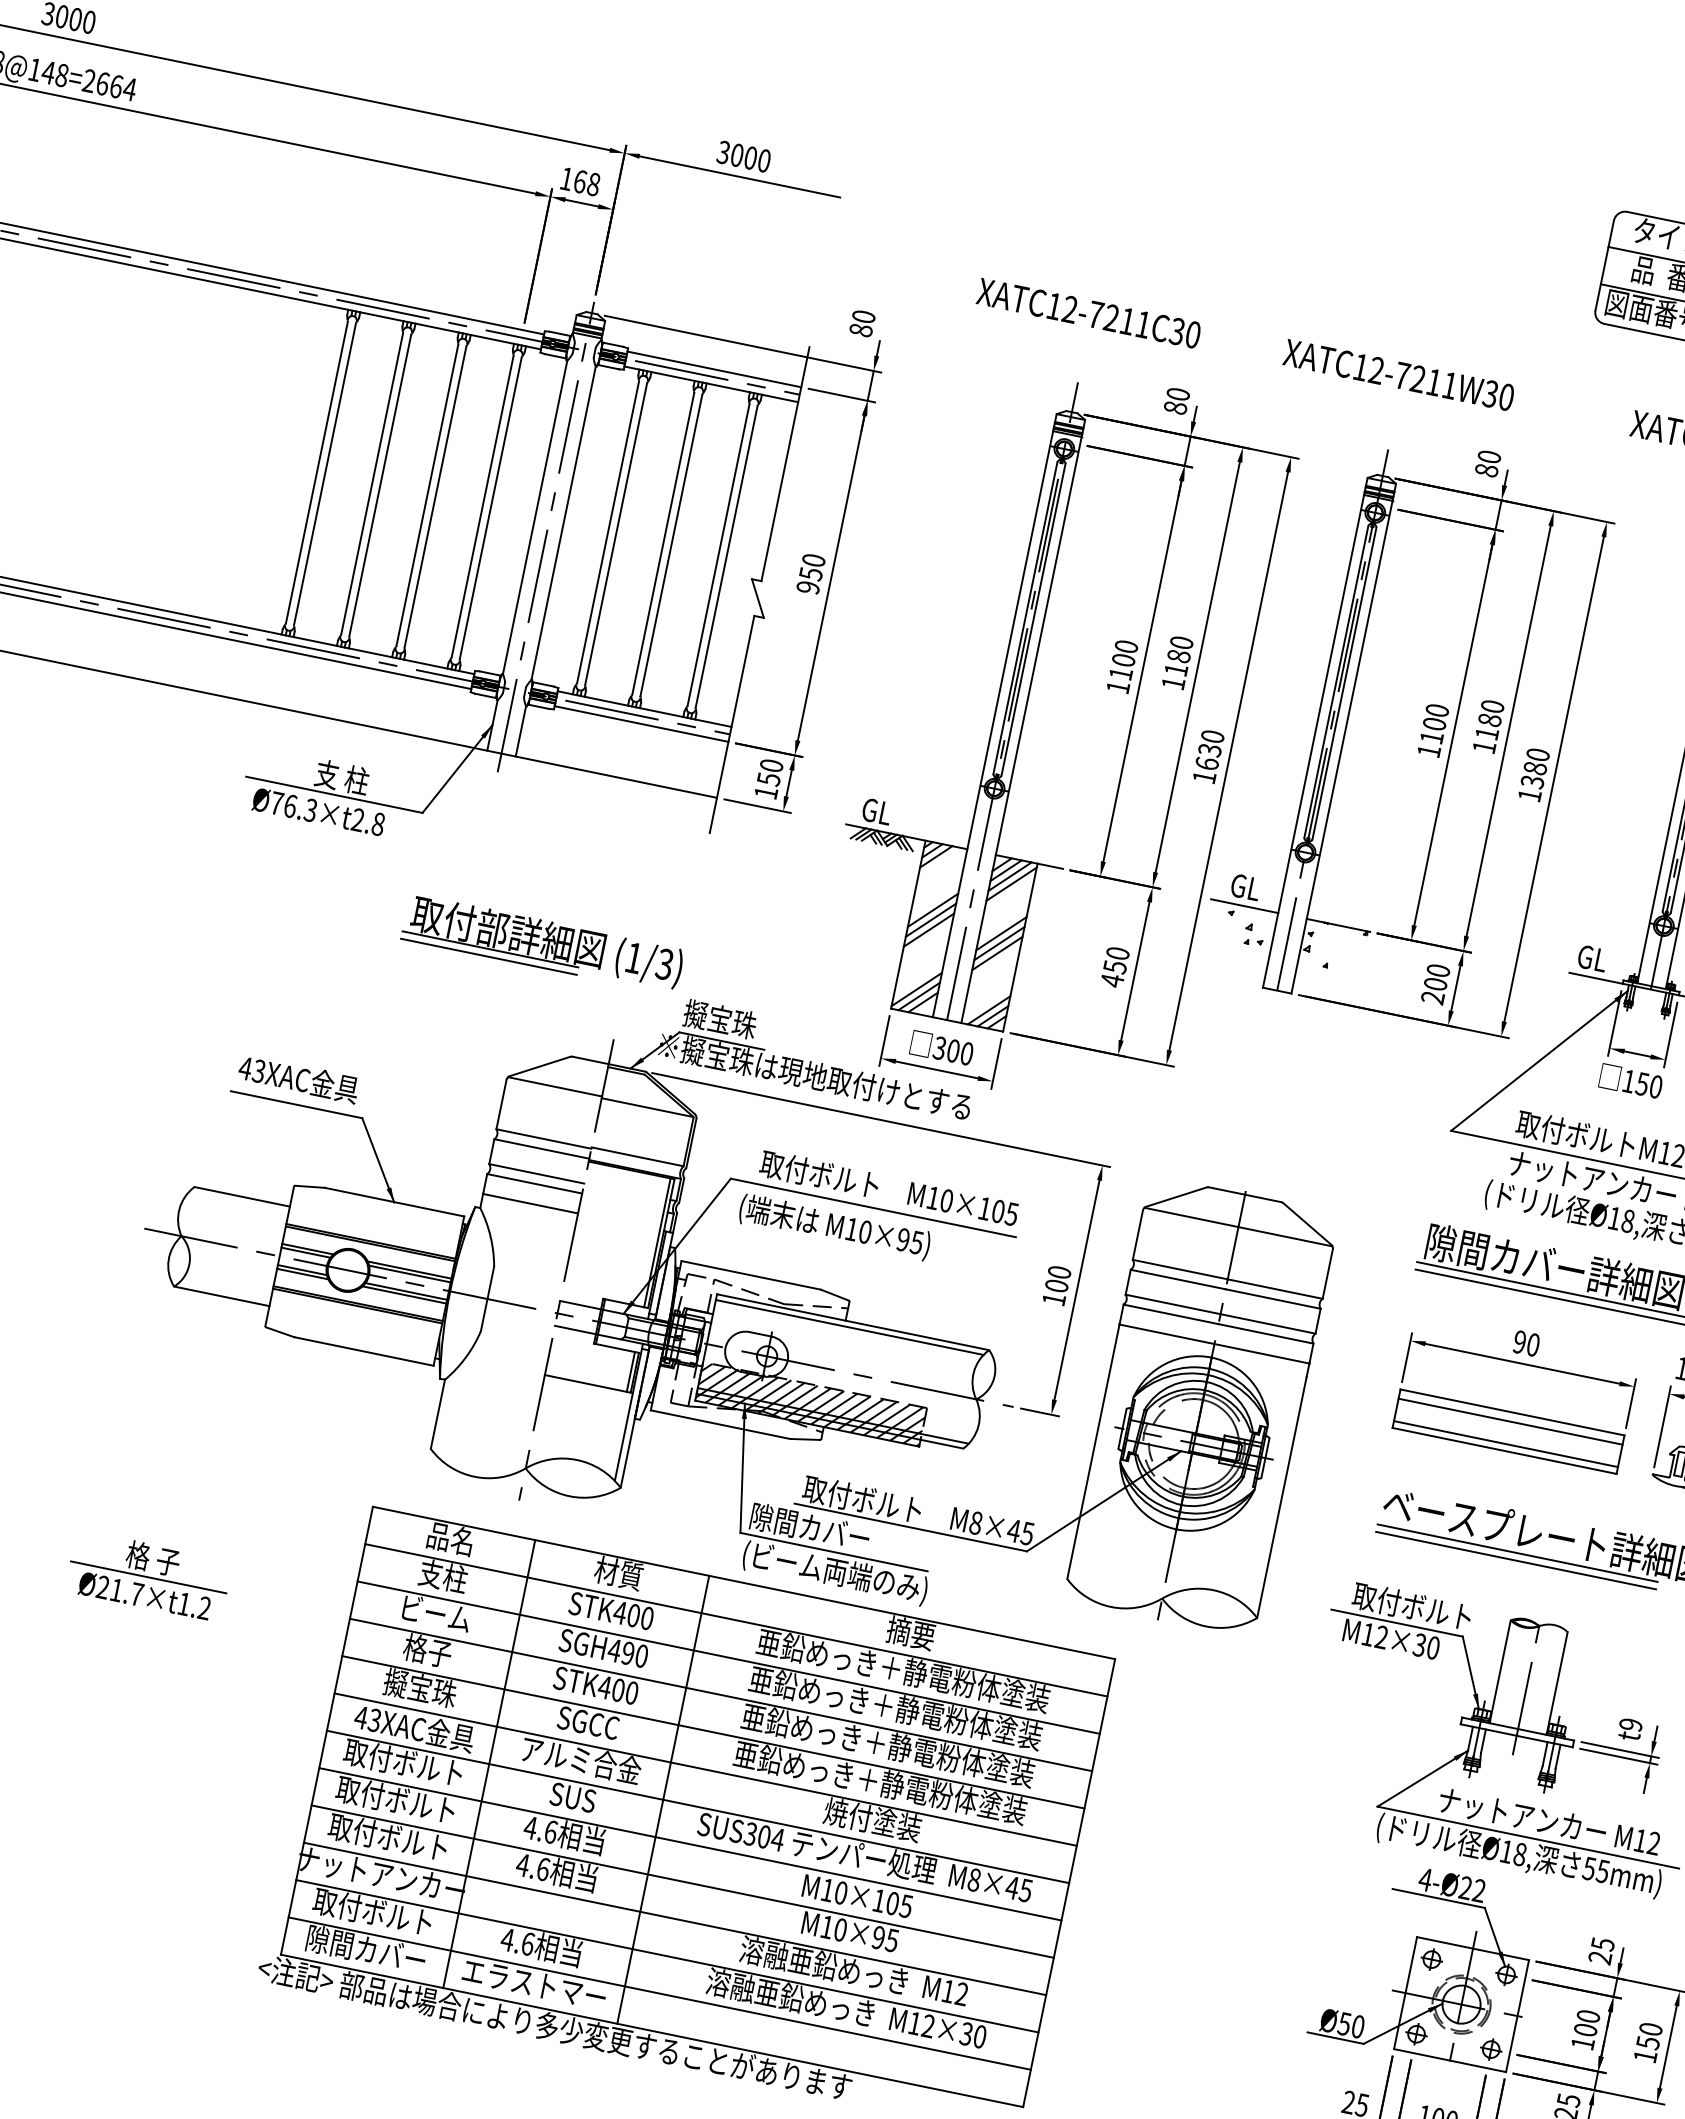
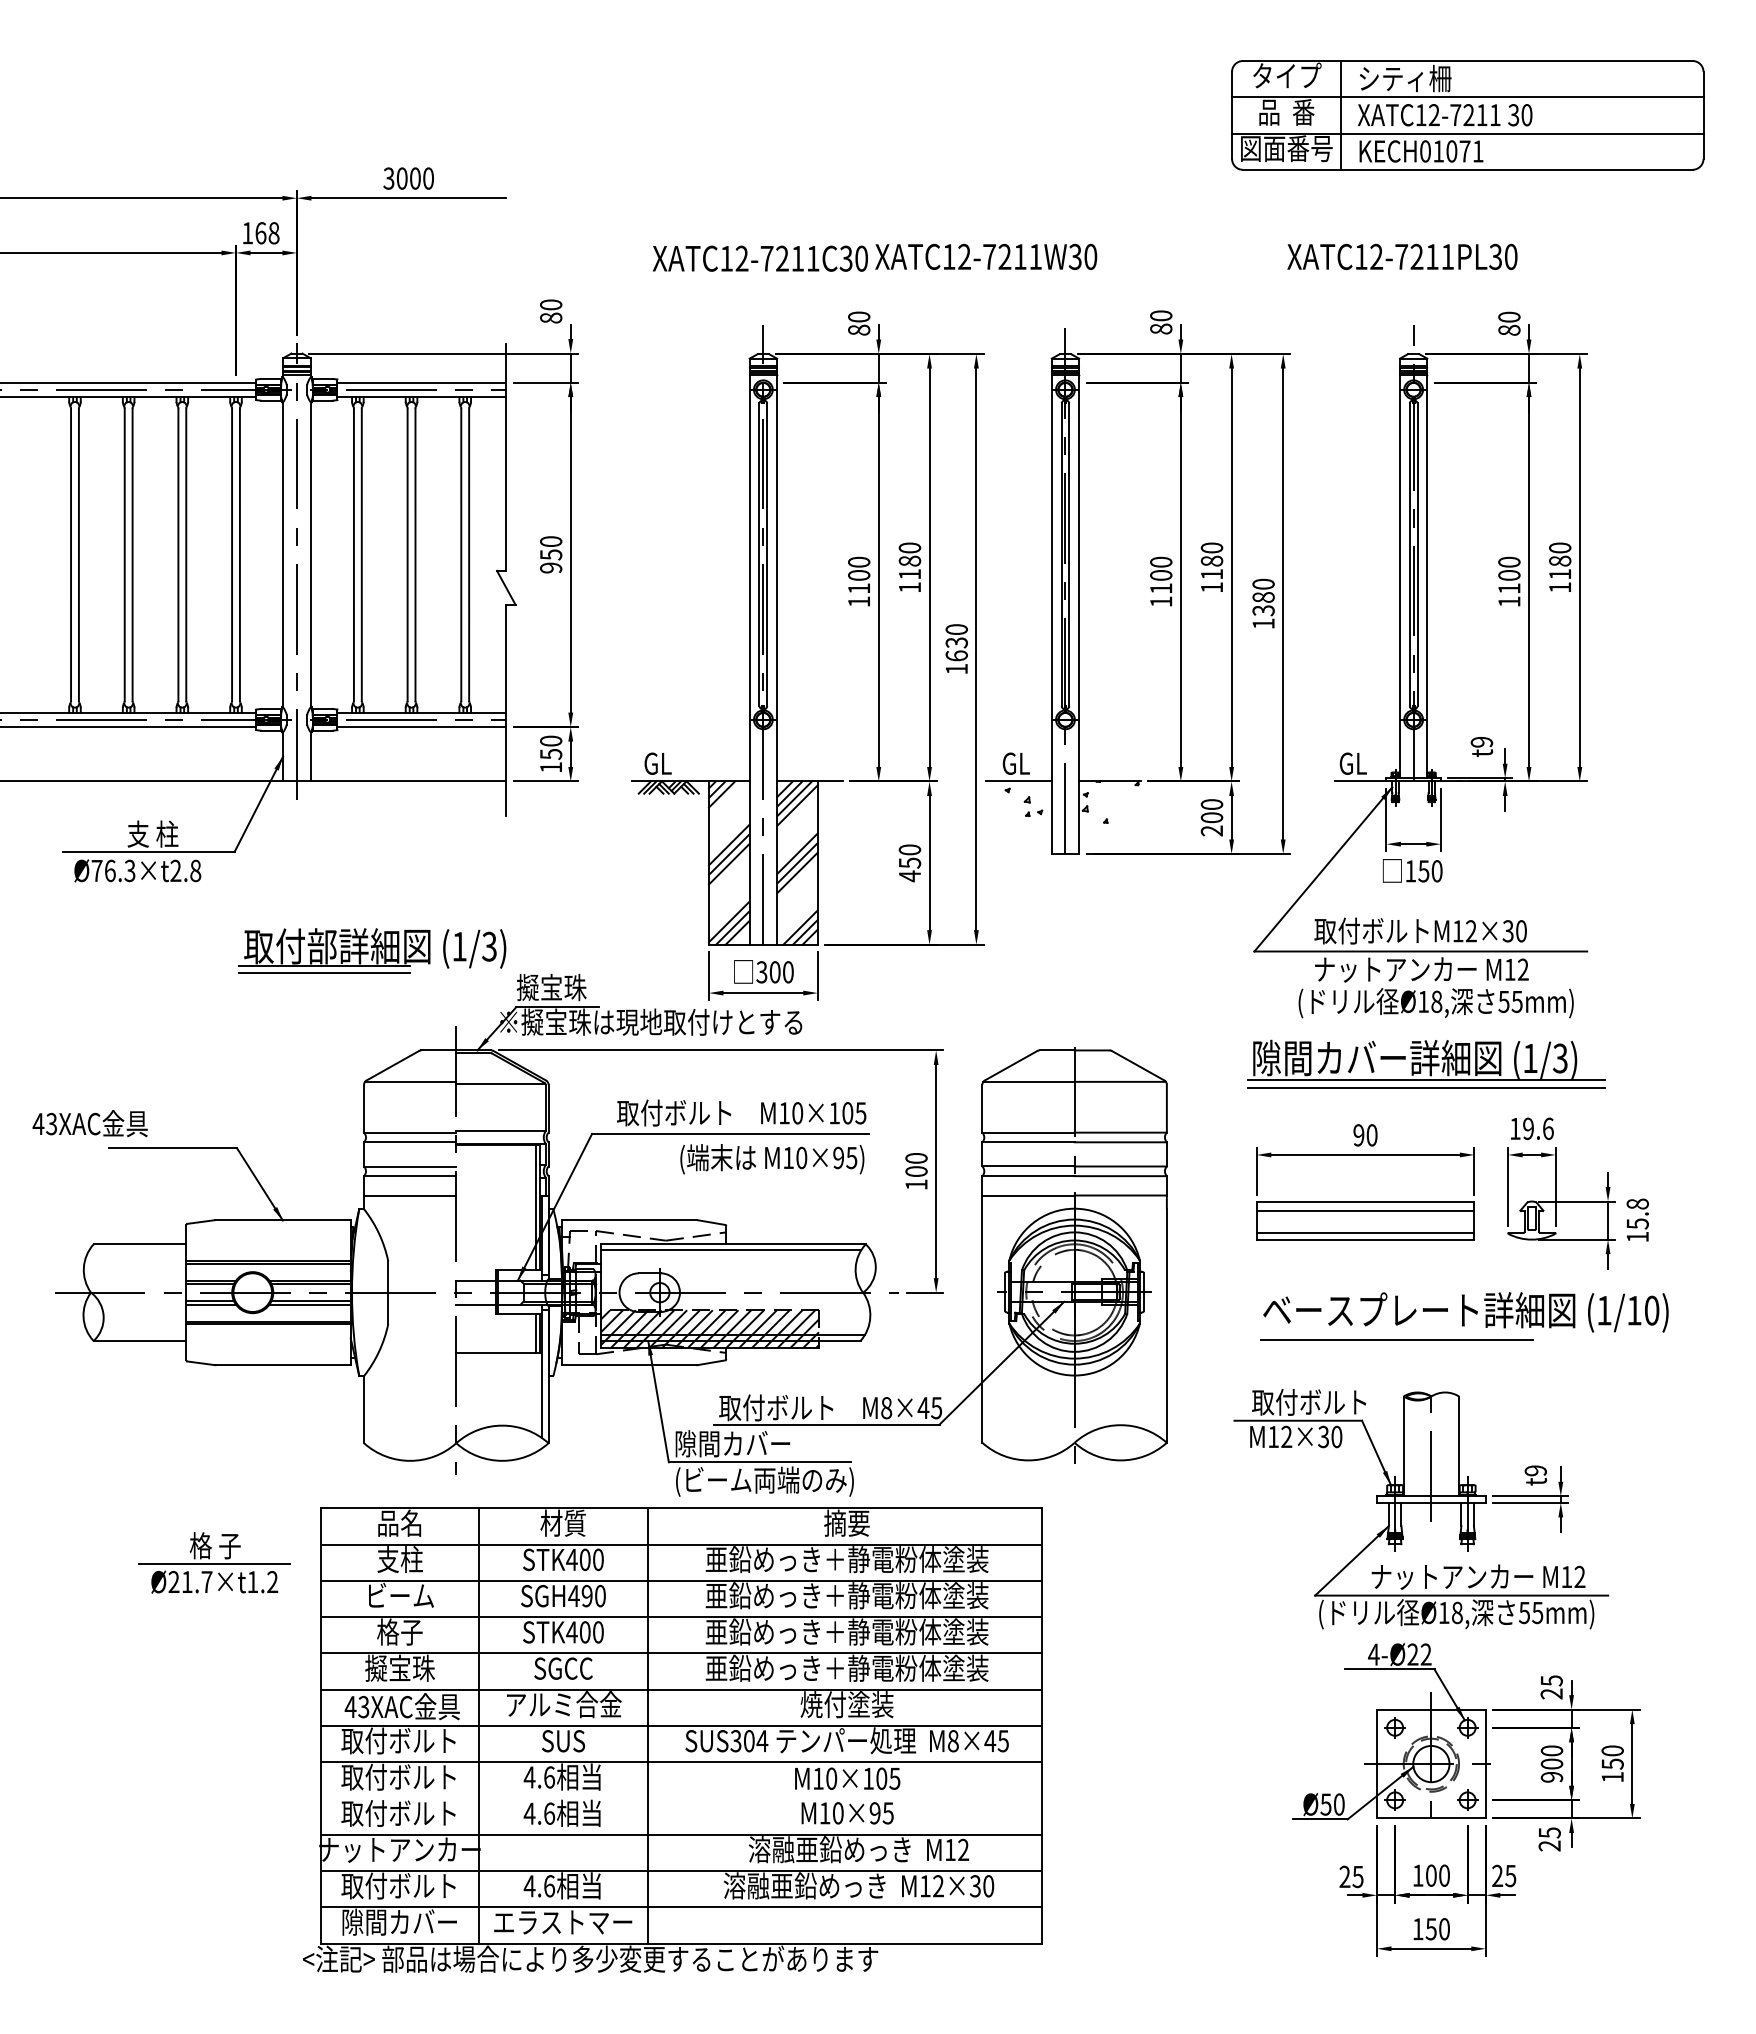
text: (1399, 374) -> (986, 256), moved
text: (298, 1078) -> (89, 1123), moved
text: (834, 1227) -> (772, 1159), moved
line: (1517, 1553) -> (1397, 1332), removed
part: (148, 1575) -> (214, 1562), moved
line: (682, 1881) -> (681, 1798), removed
text: (1582, 2043) -> (1551, 1777), 100 -> 900

